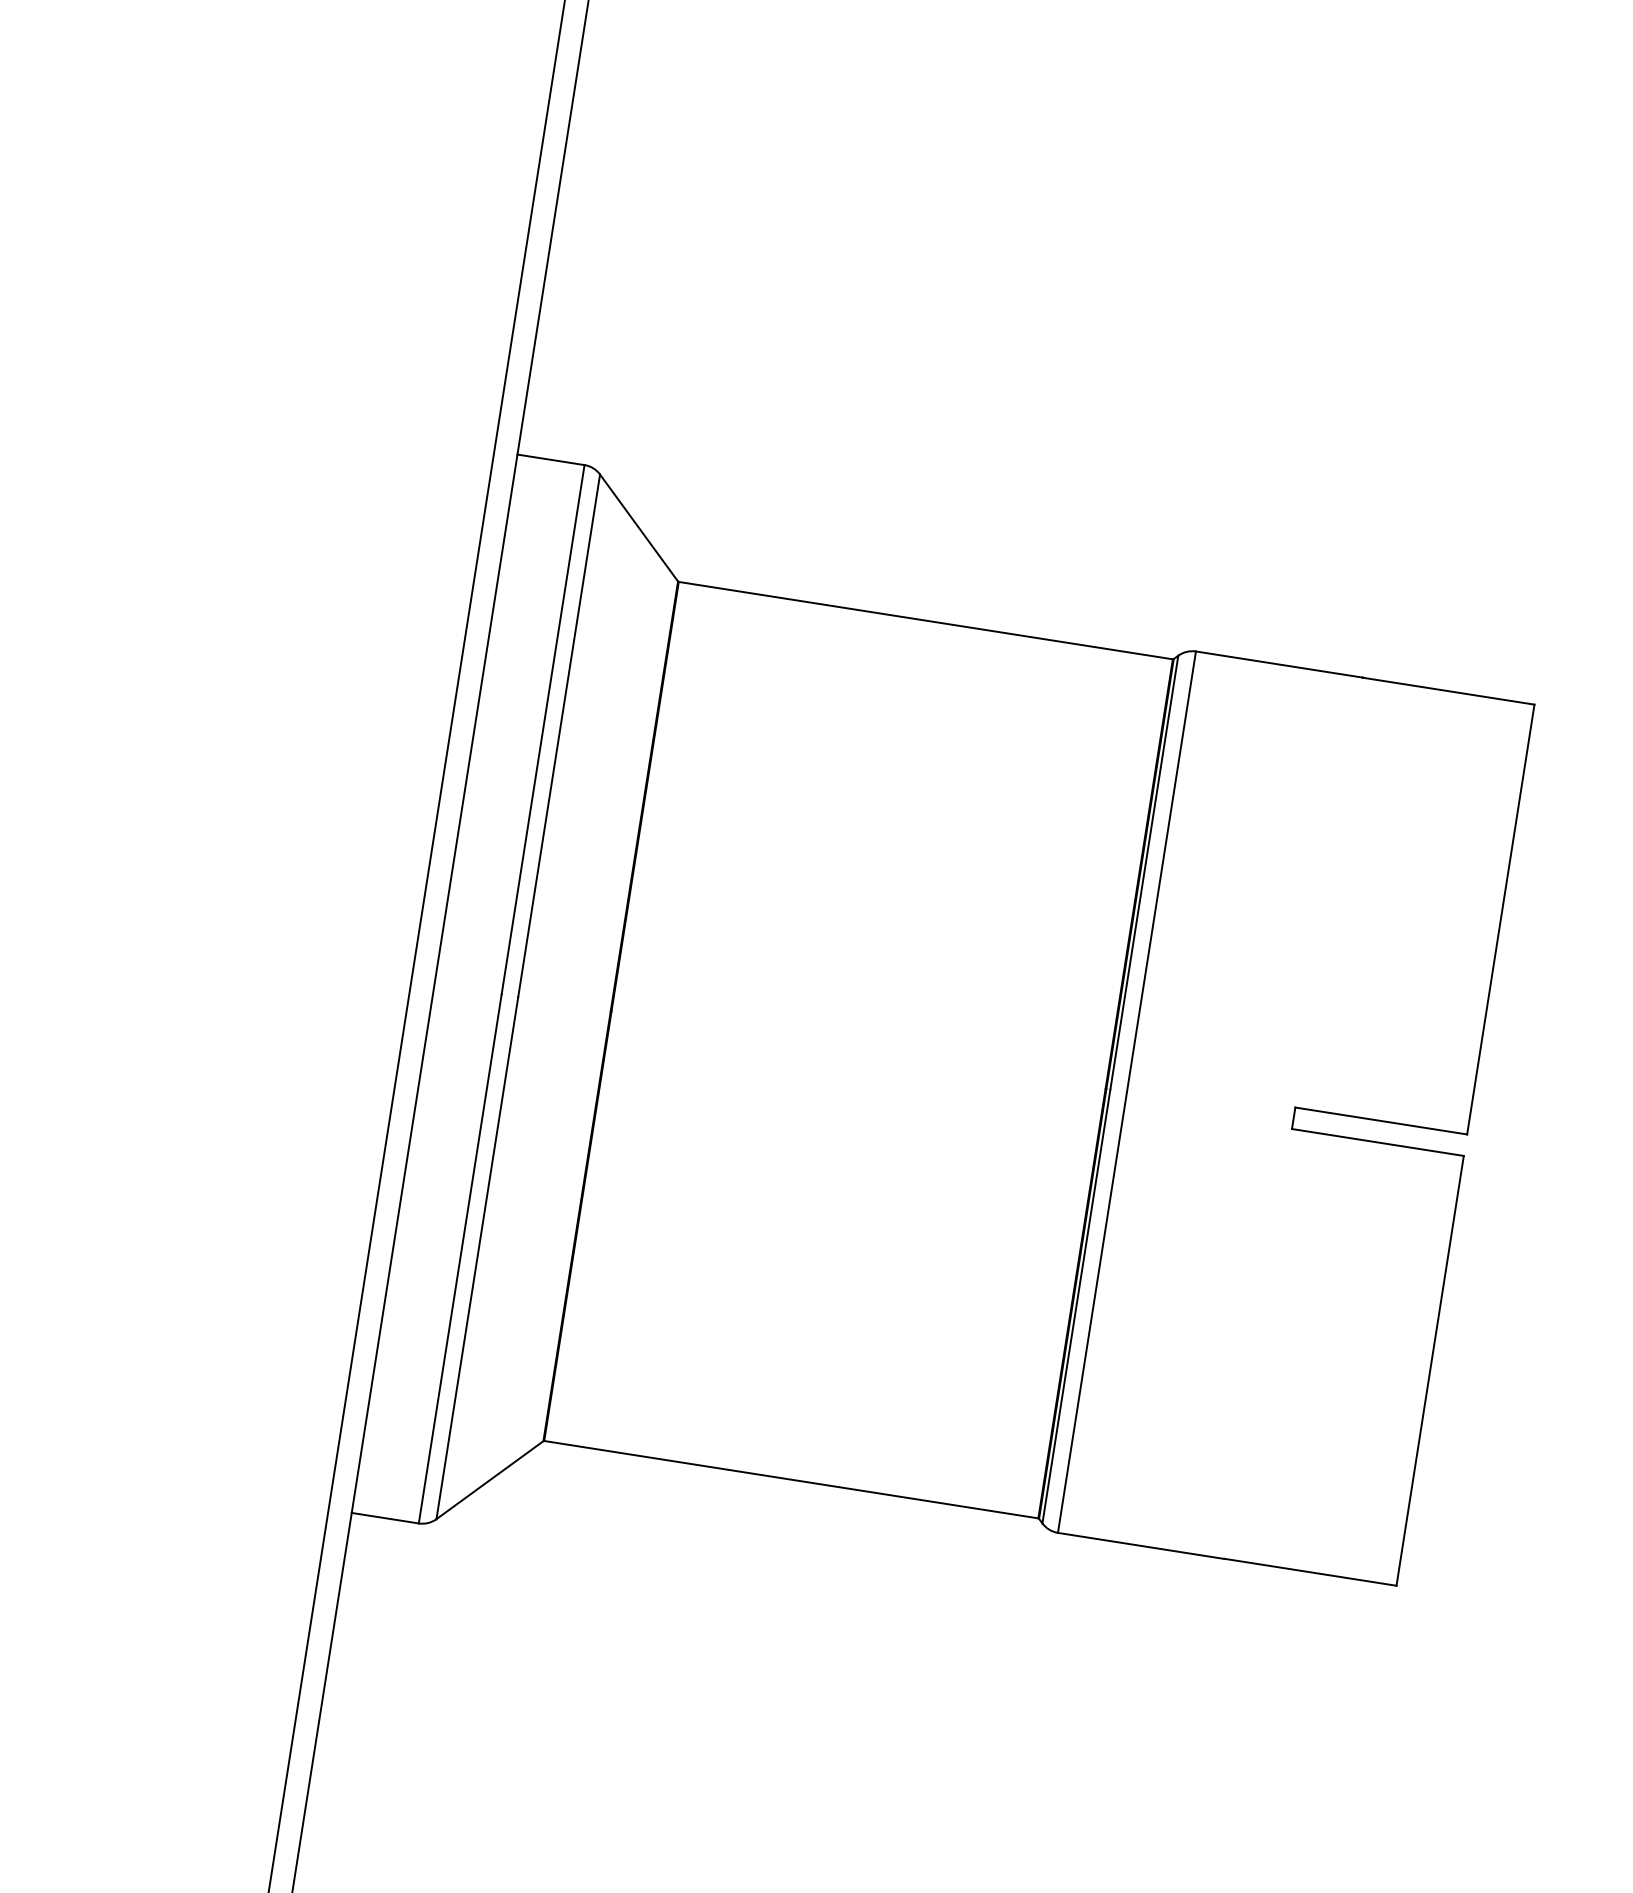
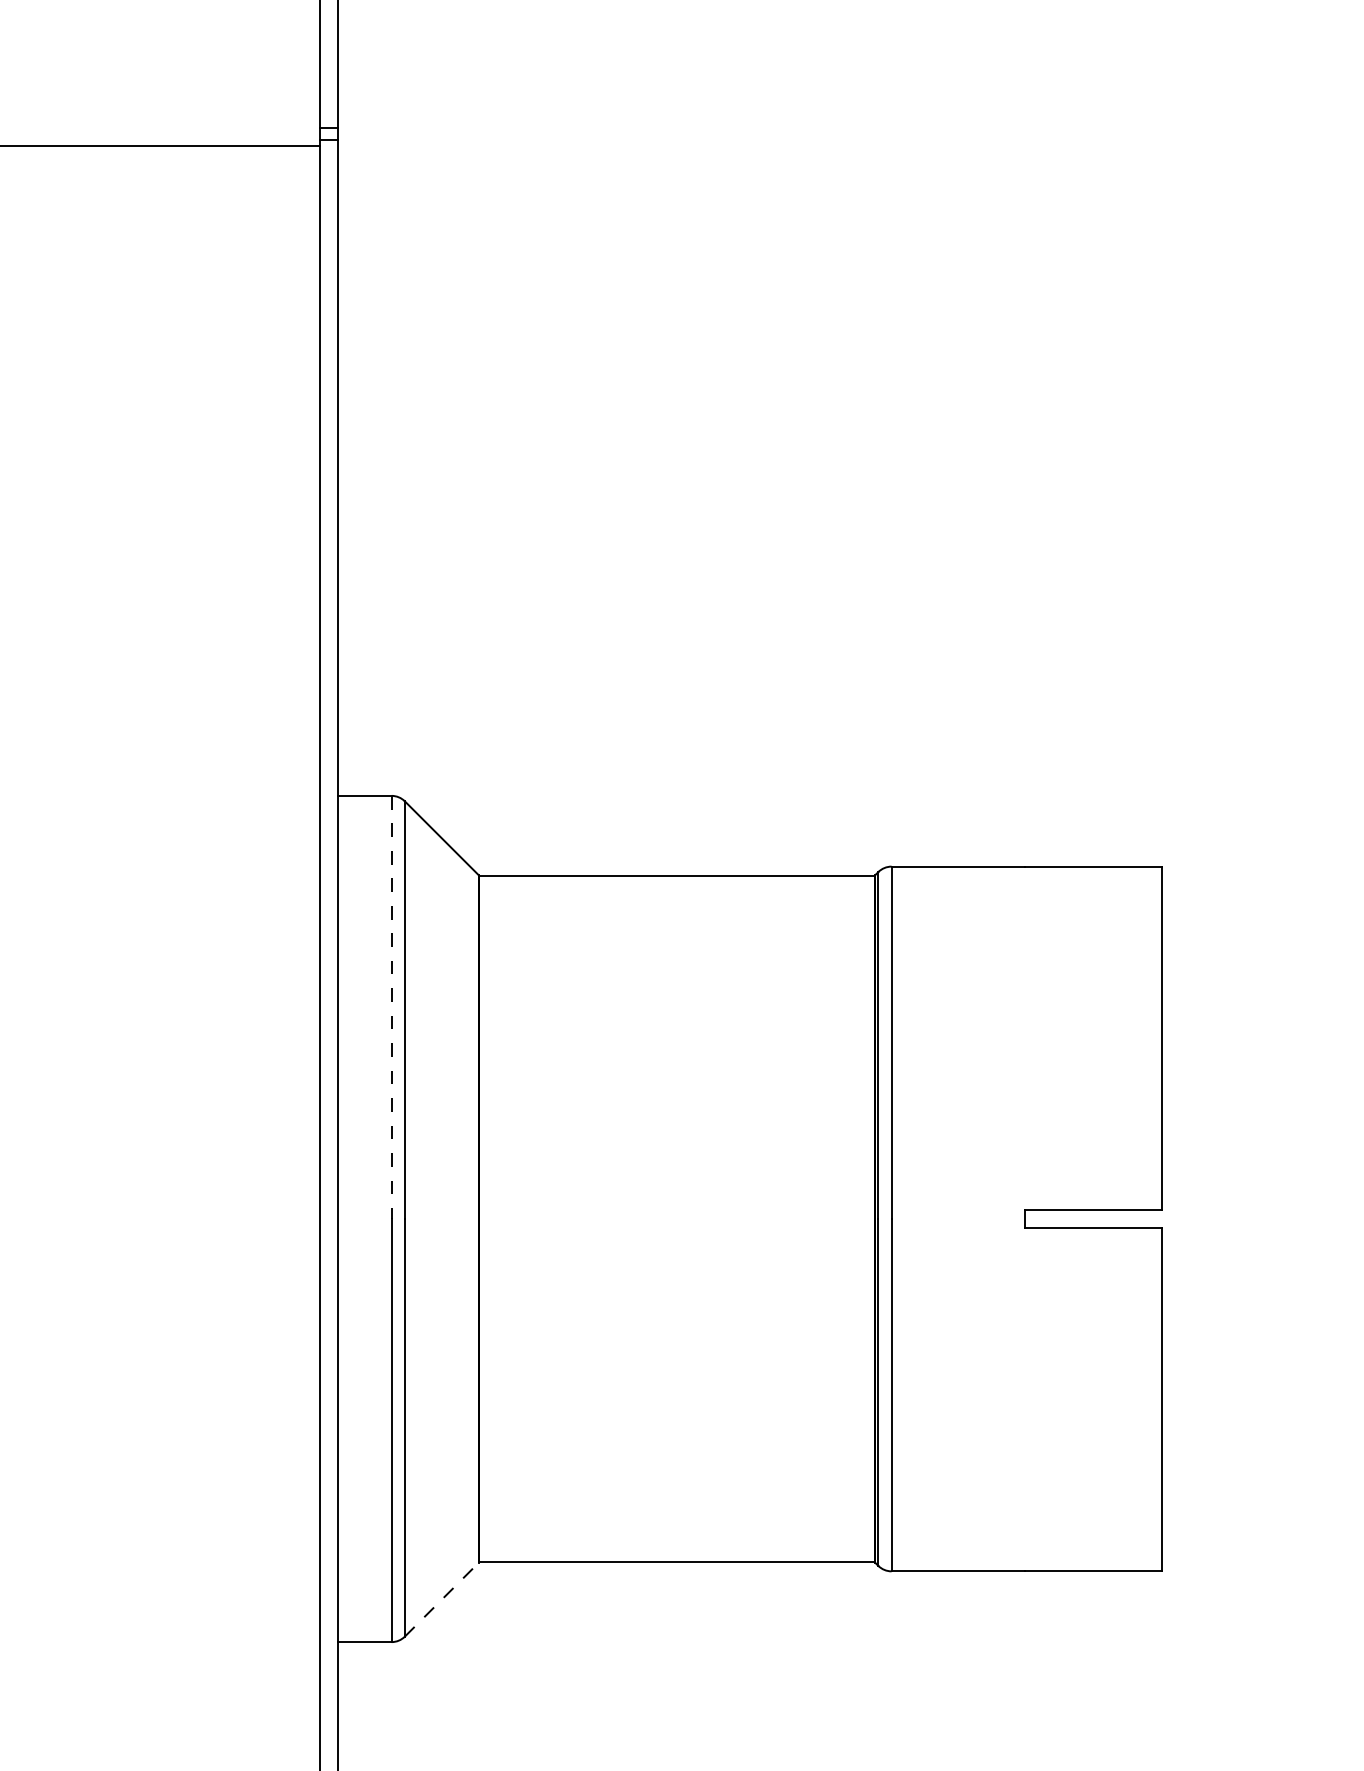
line: (542, 729) -> (391, 1007), solid -> dashed
line: (490, 1480) -> (442, 1599), solid -> dashed

